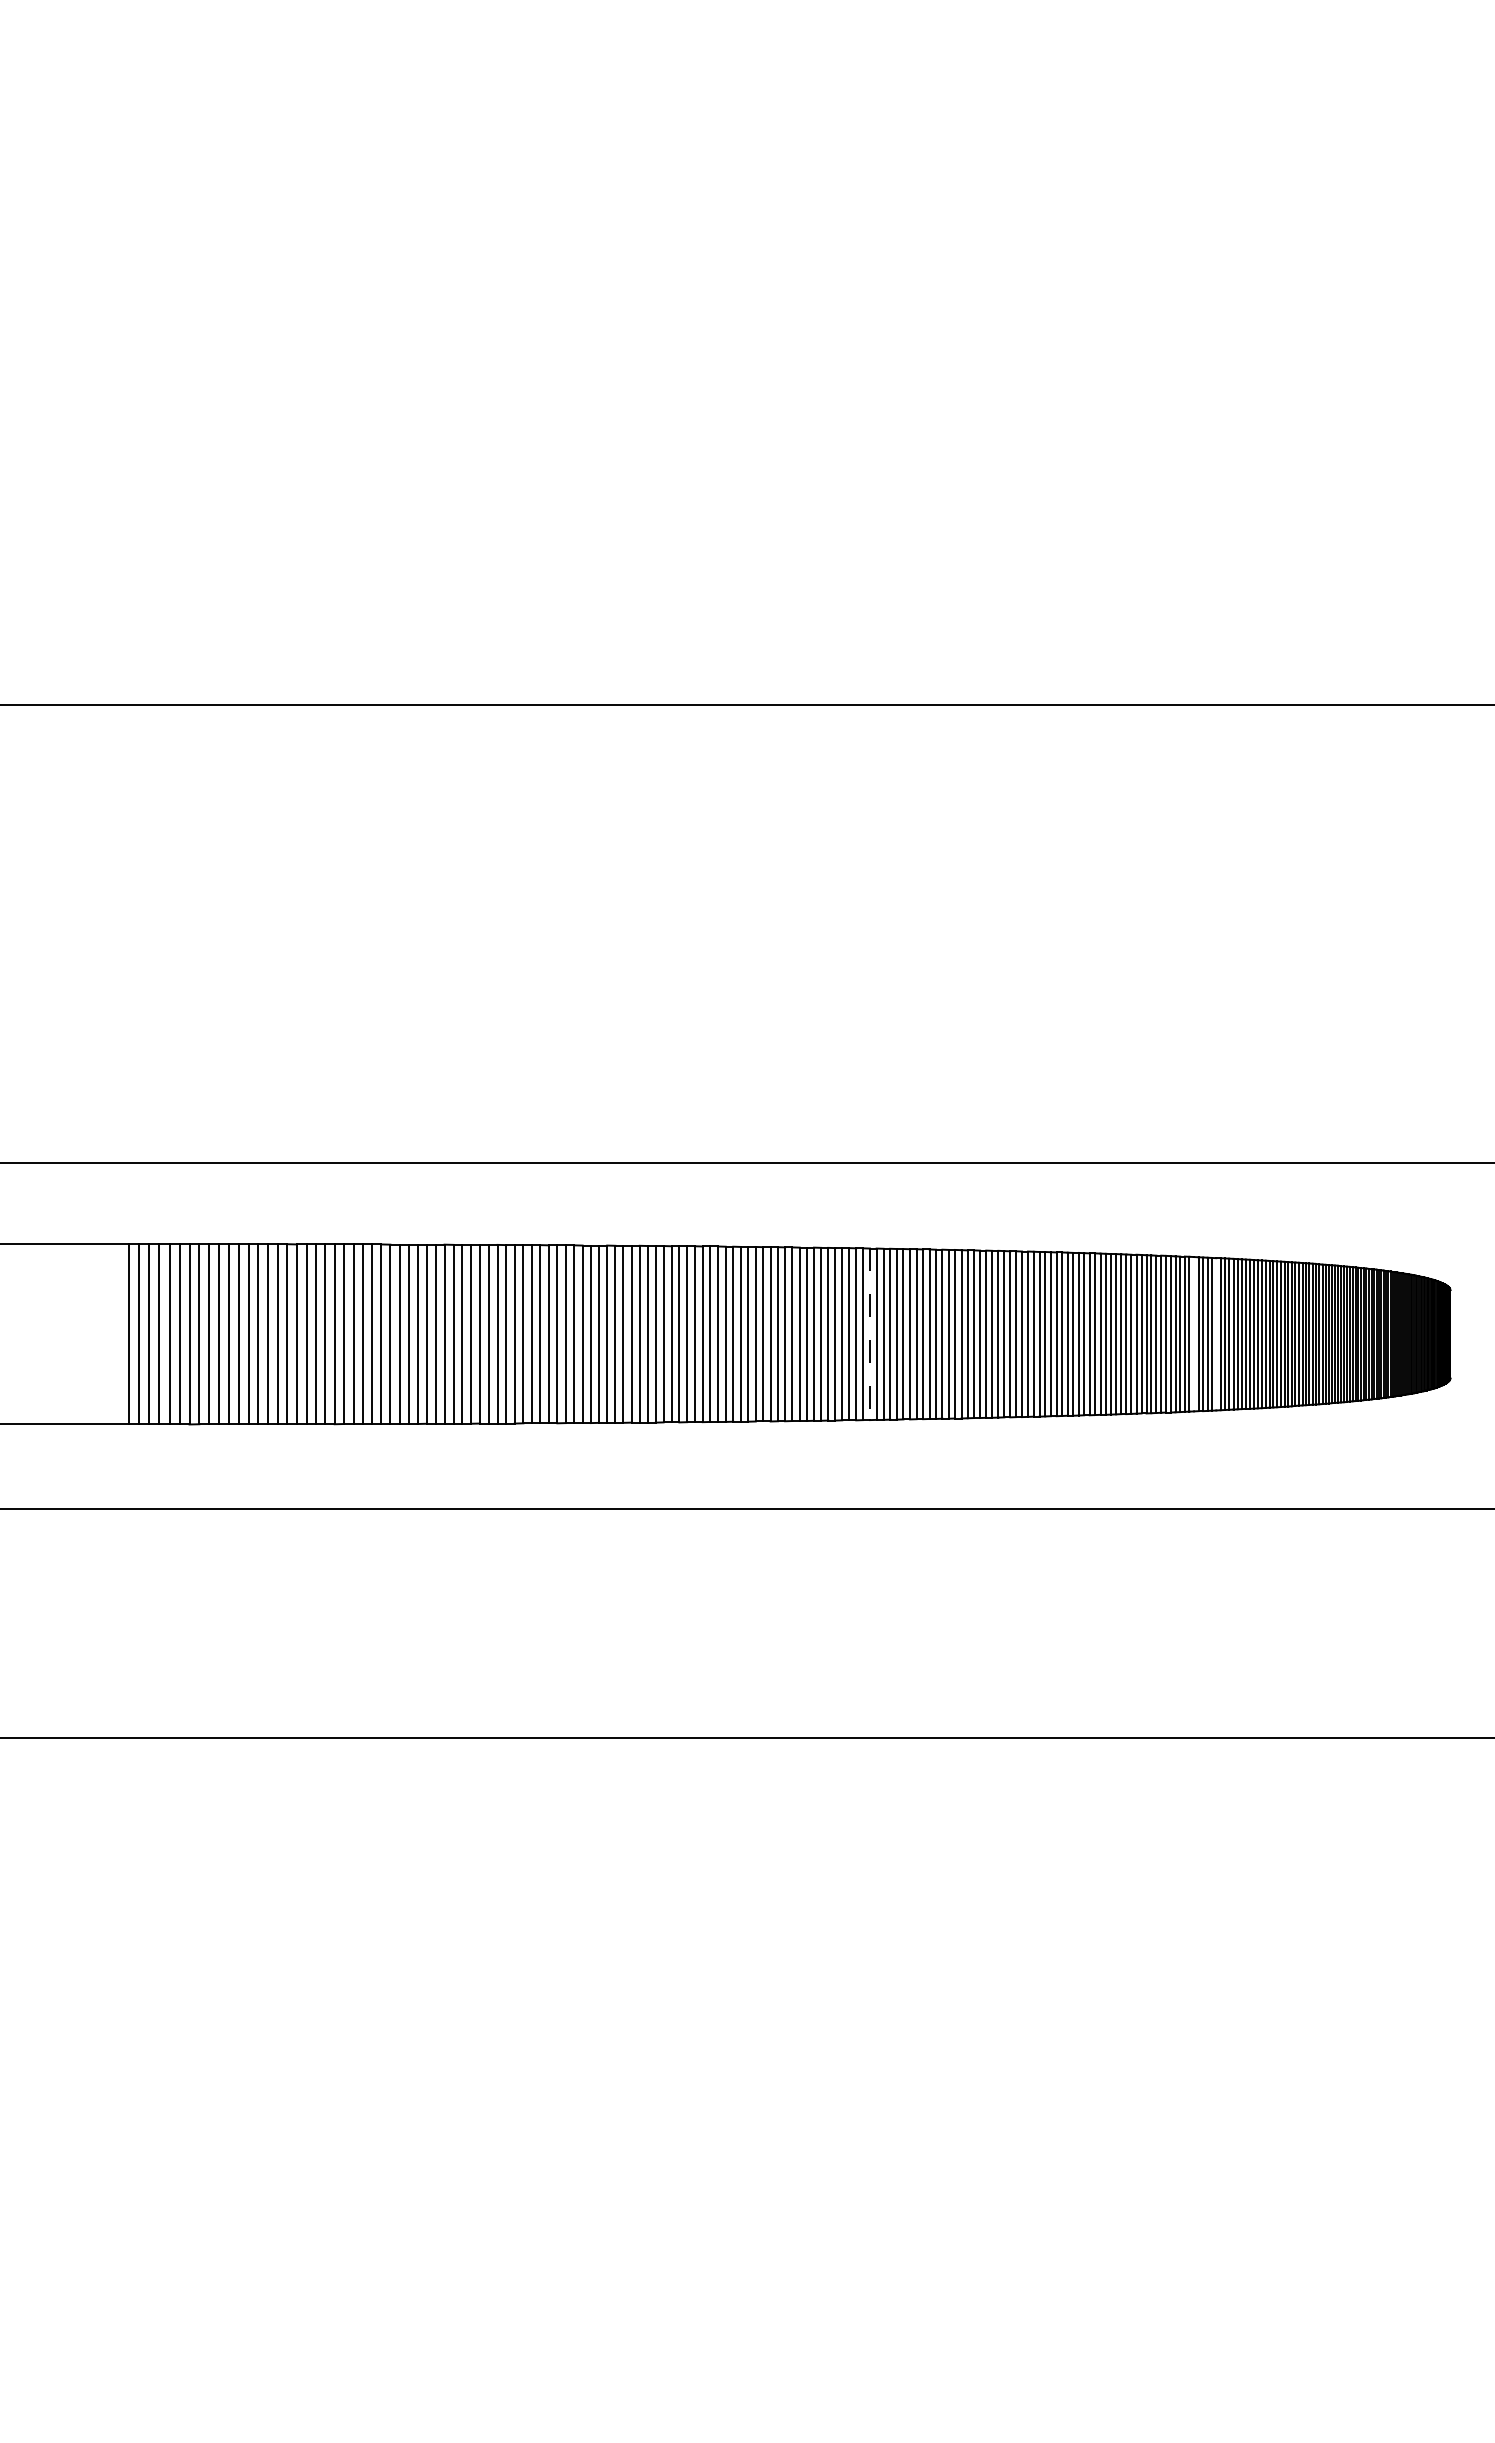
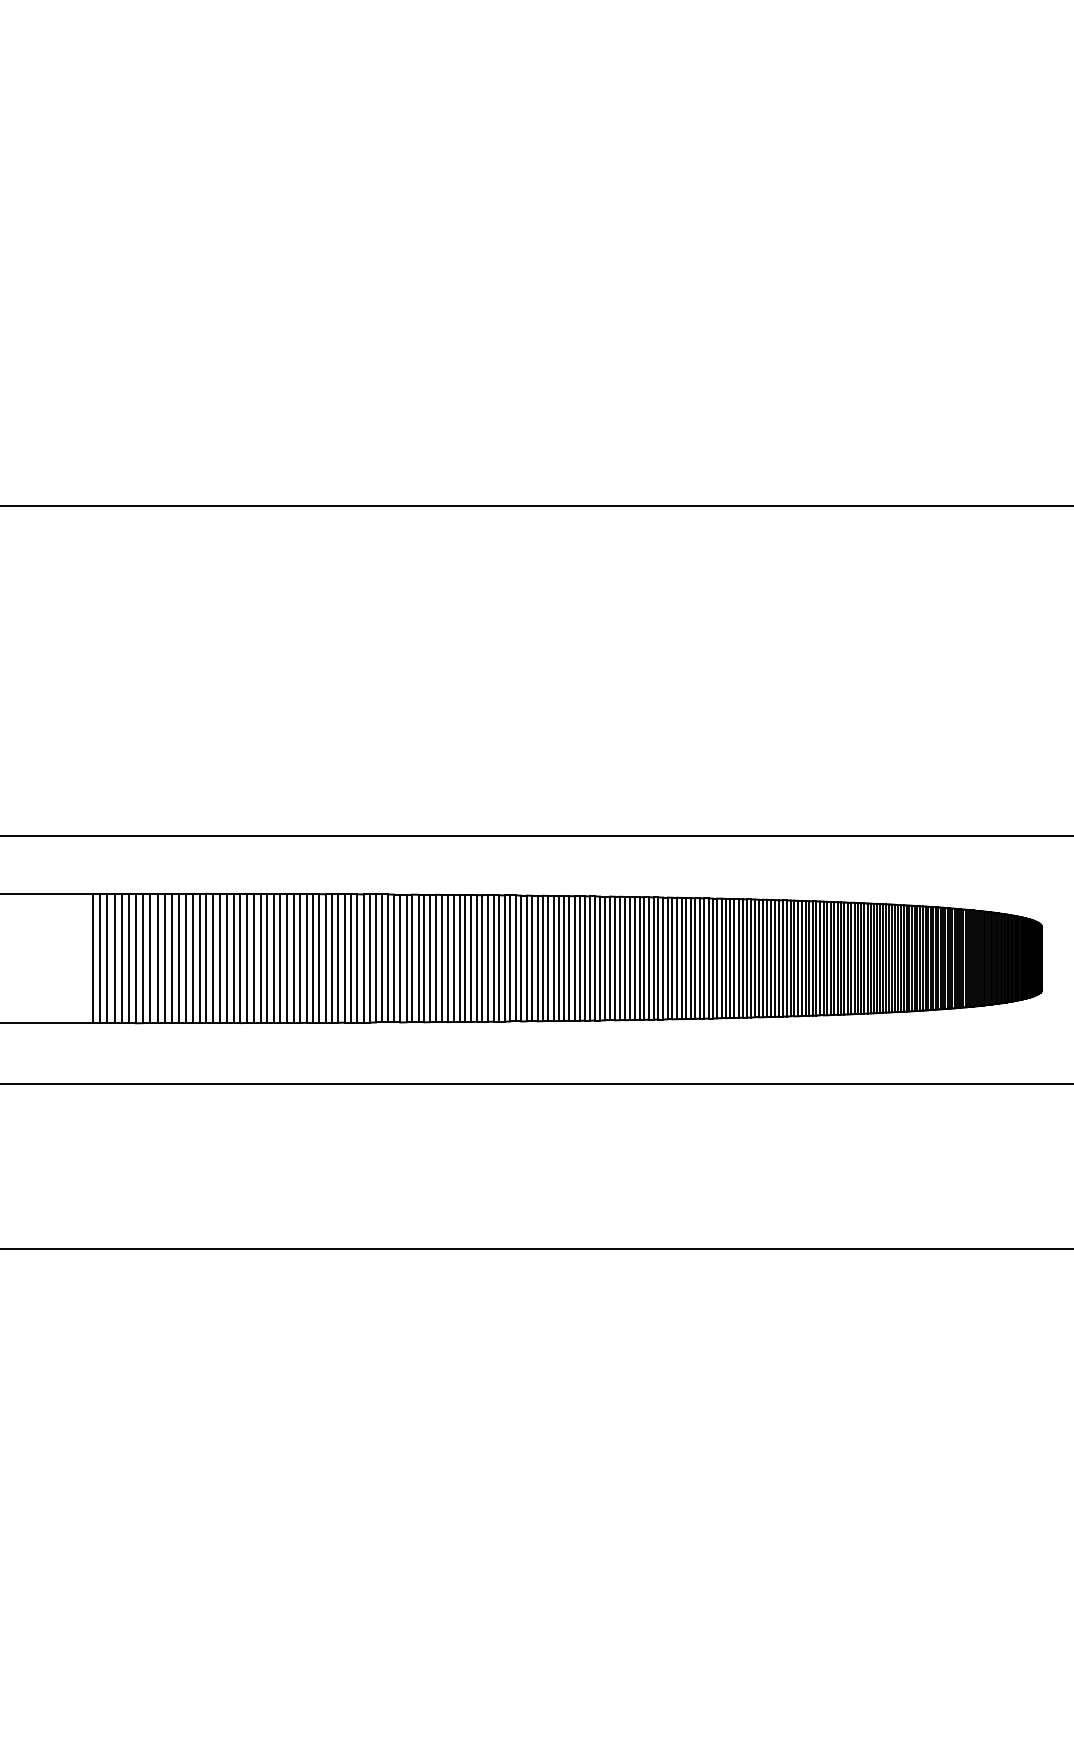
line: (870, 1334) -> (625, 958), dashed -> solid
line: (1194, 1334) -> (858, 958), added
line: (1216, 1334) -> (873, 958), added

